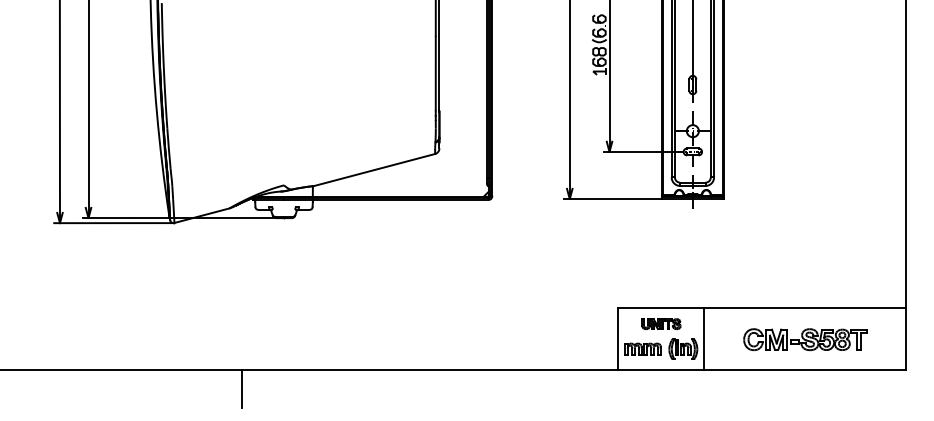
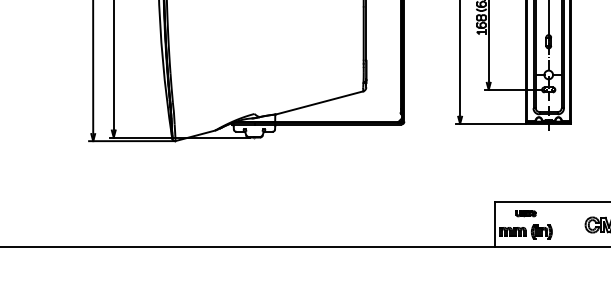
part: (661, 323) -> (526, 213), size x0.7
line: (704, 338) -> (557, 224), removed
line: (241, 389) -> (223, 260), removed

